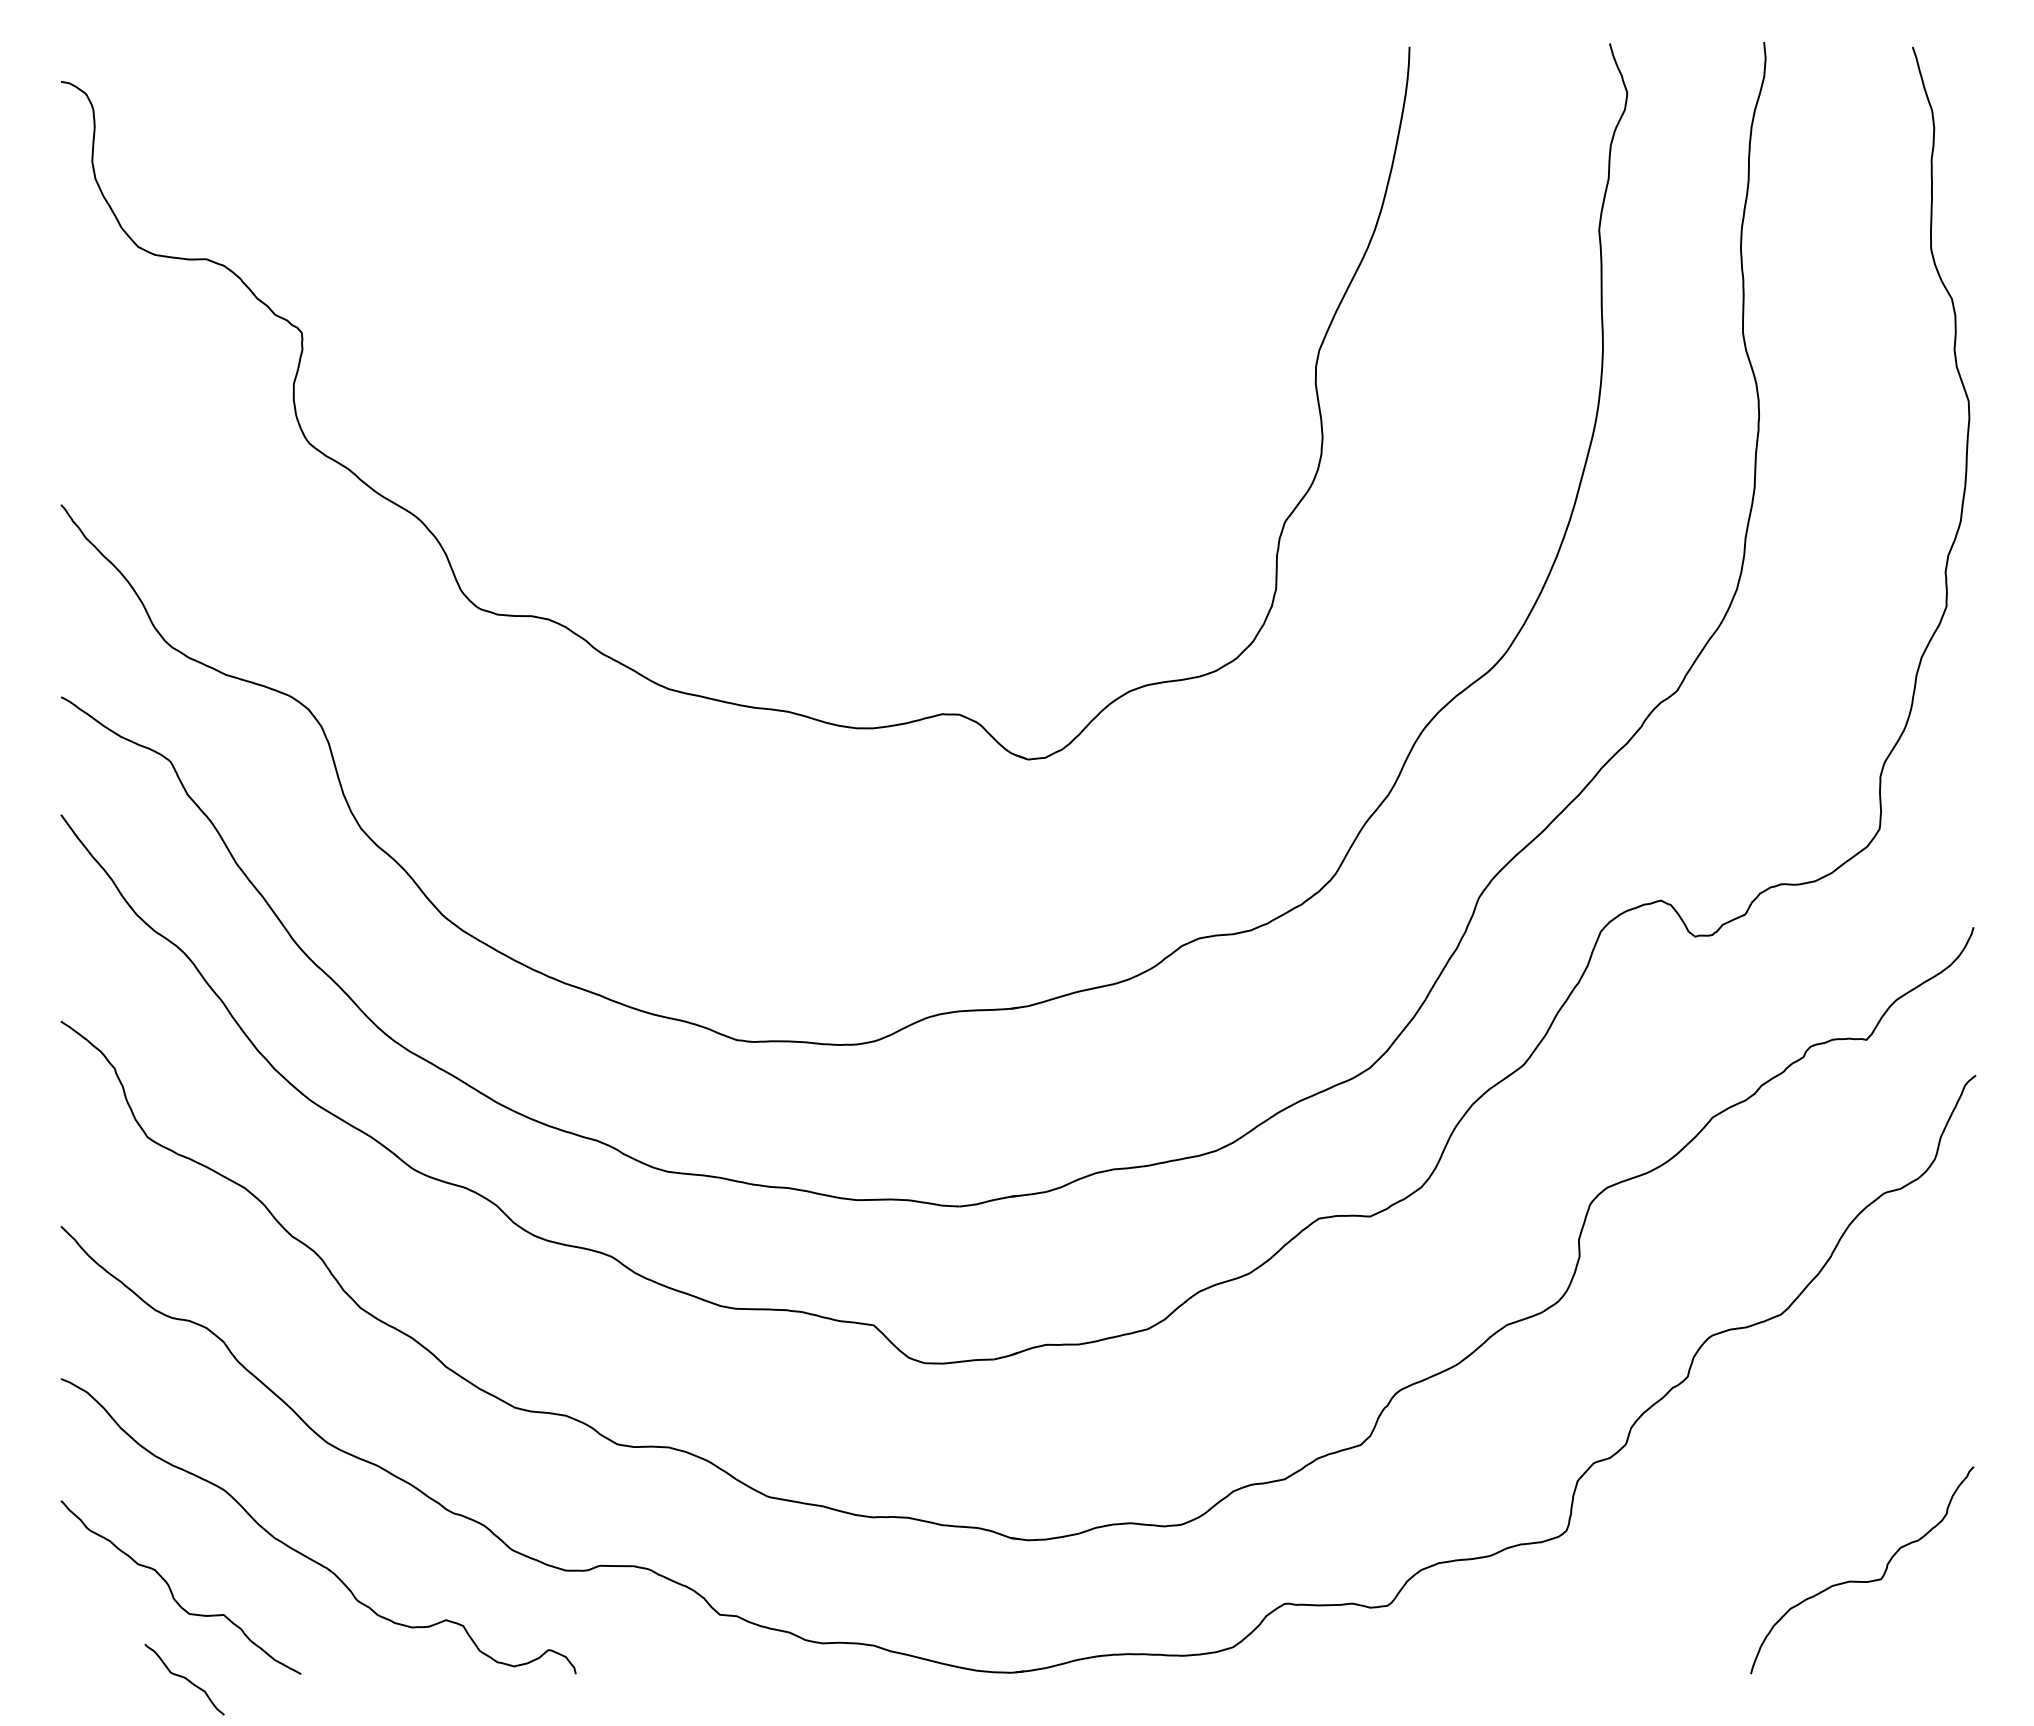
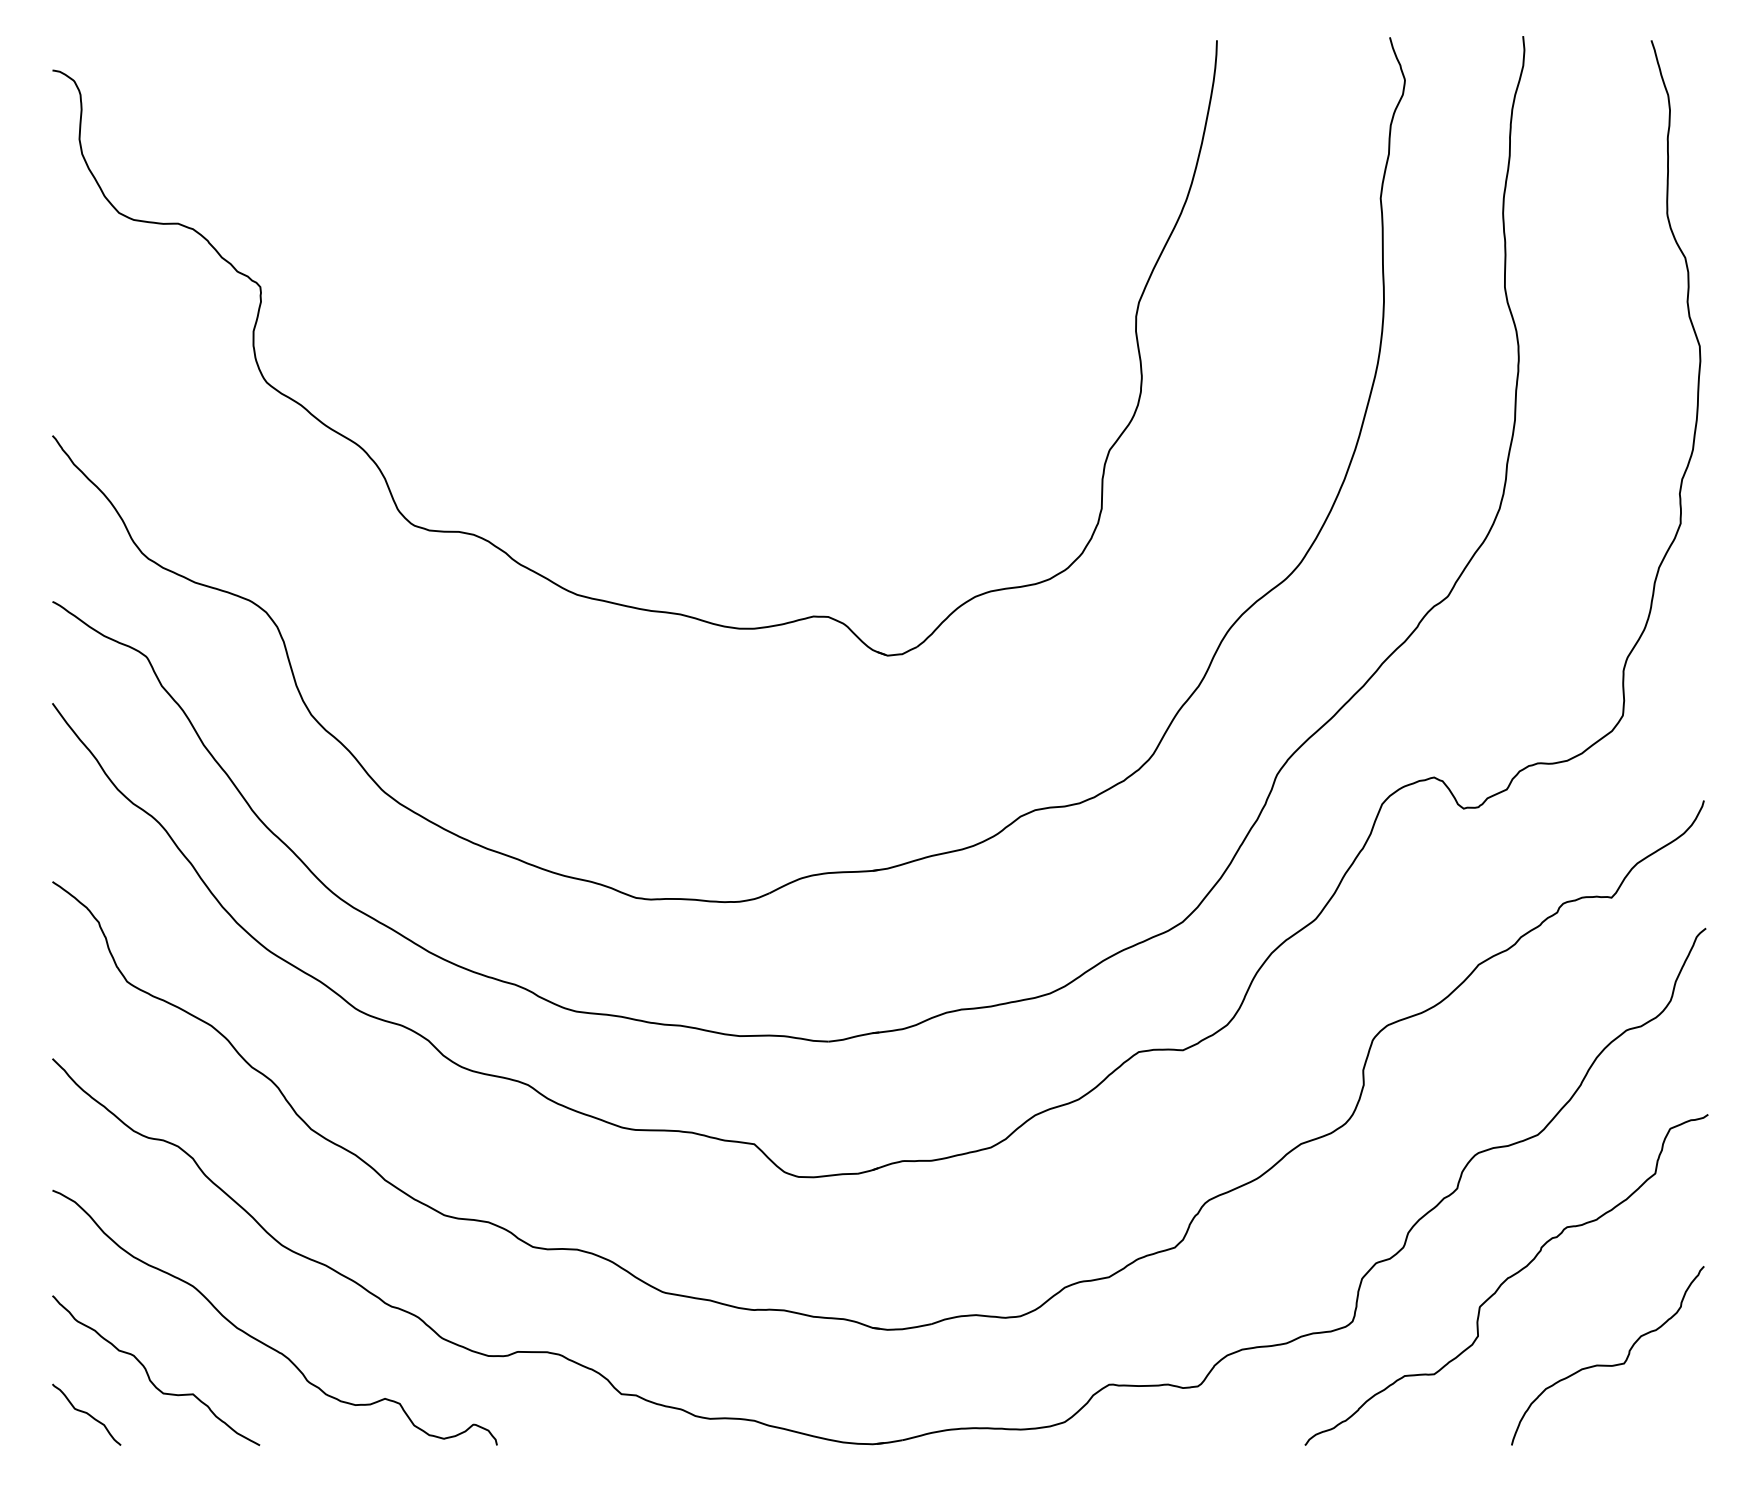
curve: (1744, 1482) -> (1506, 1279), added
curve: (184, 1678) -> (86, 1413), moved

